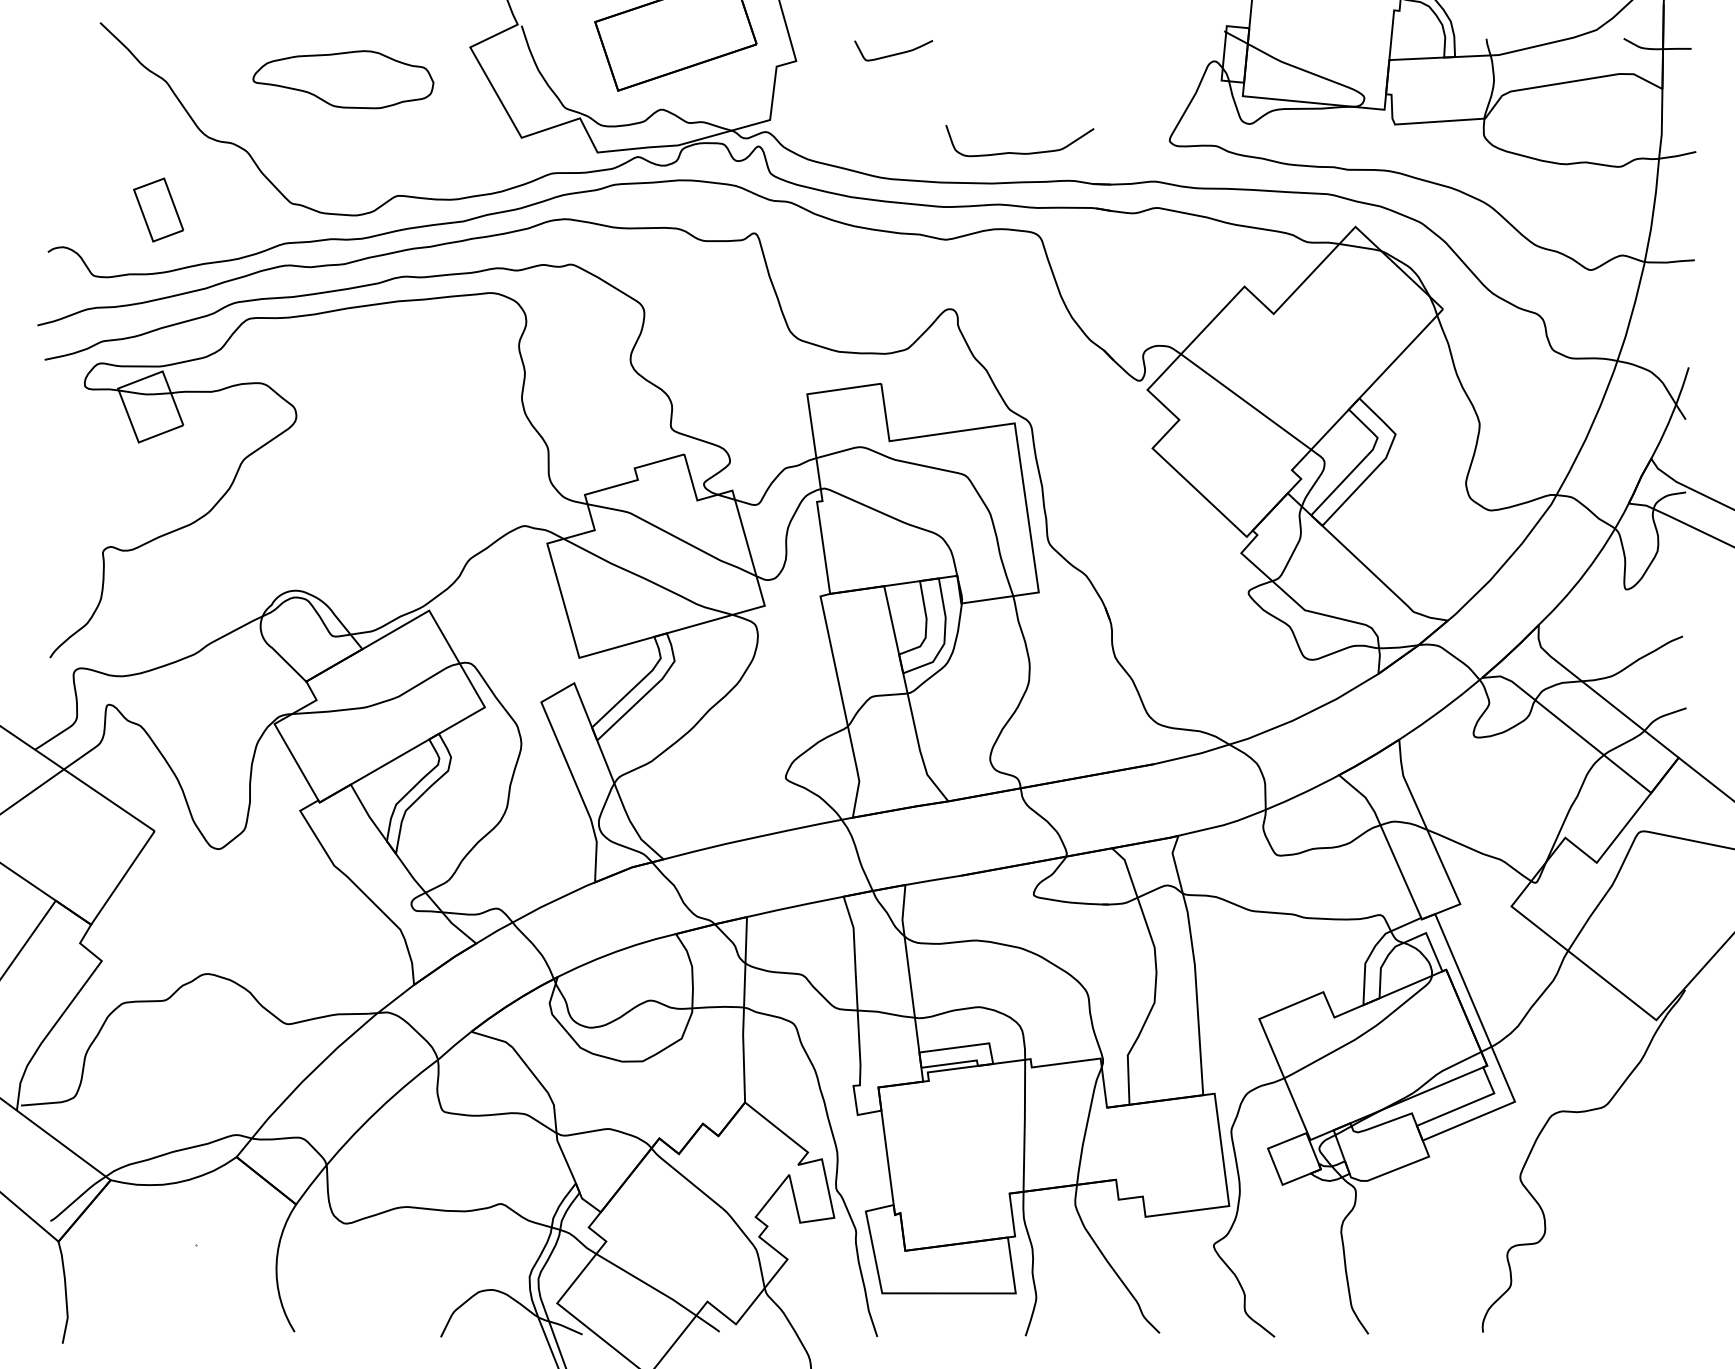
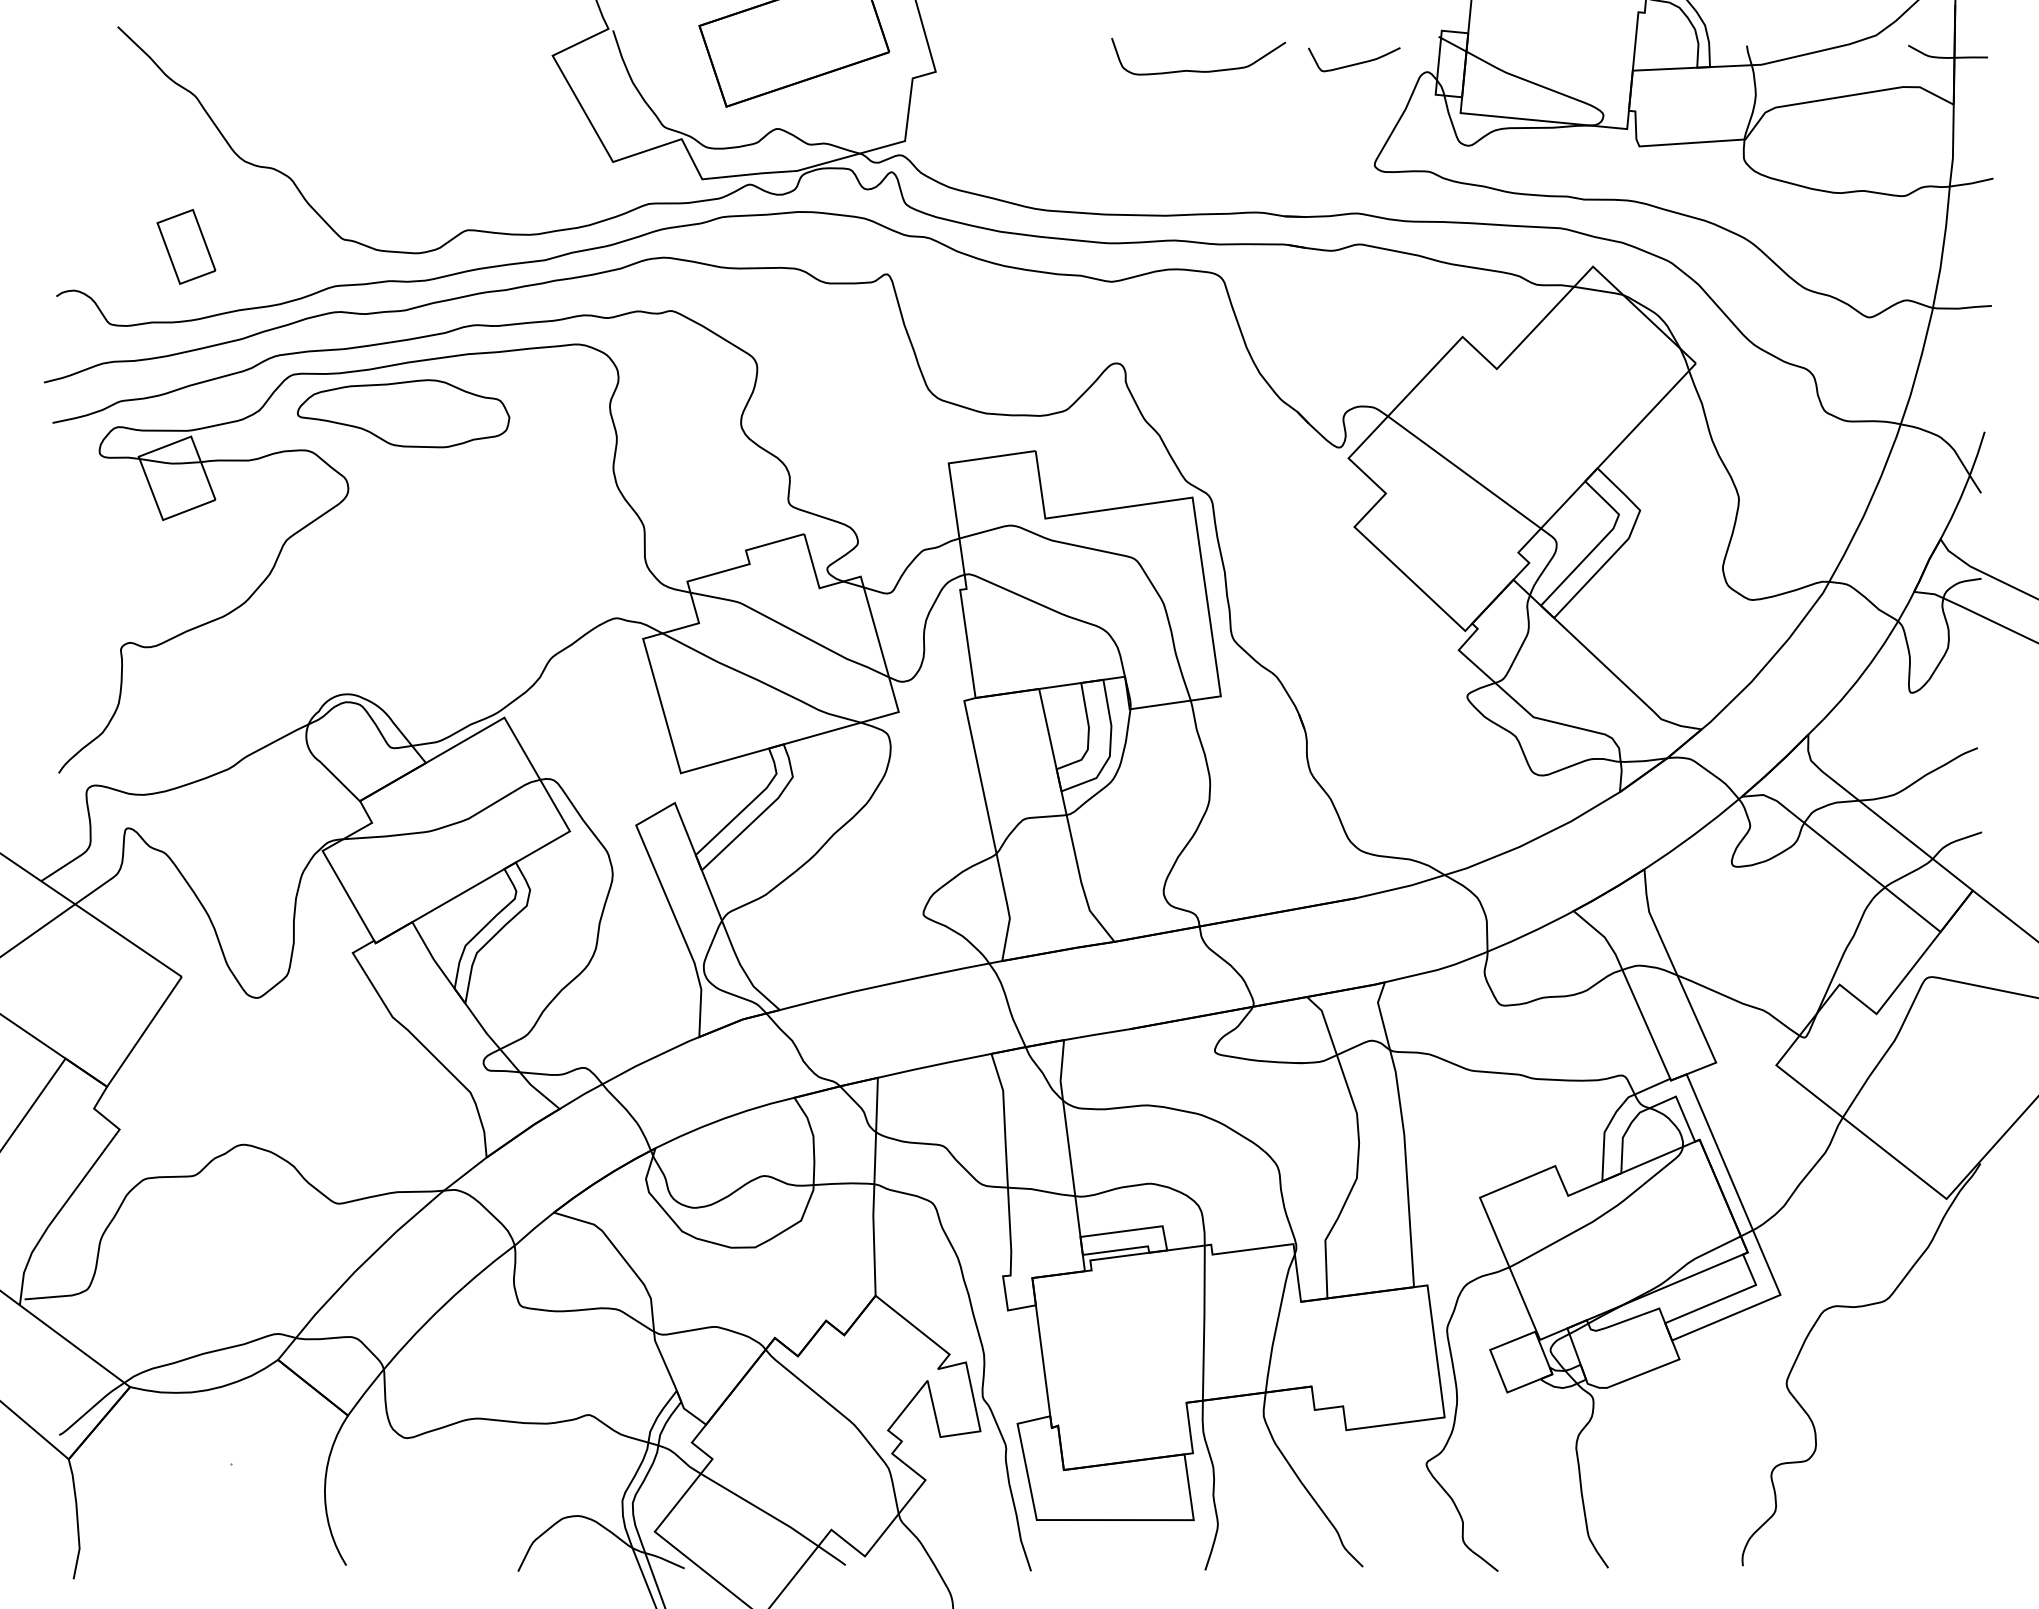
curve: (893, 53) -> (1354, 63), moved
part: (343, 79) -> (403, 413), moved
curve: (1019, 152) -> (1198, 70), moved

